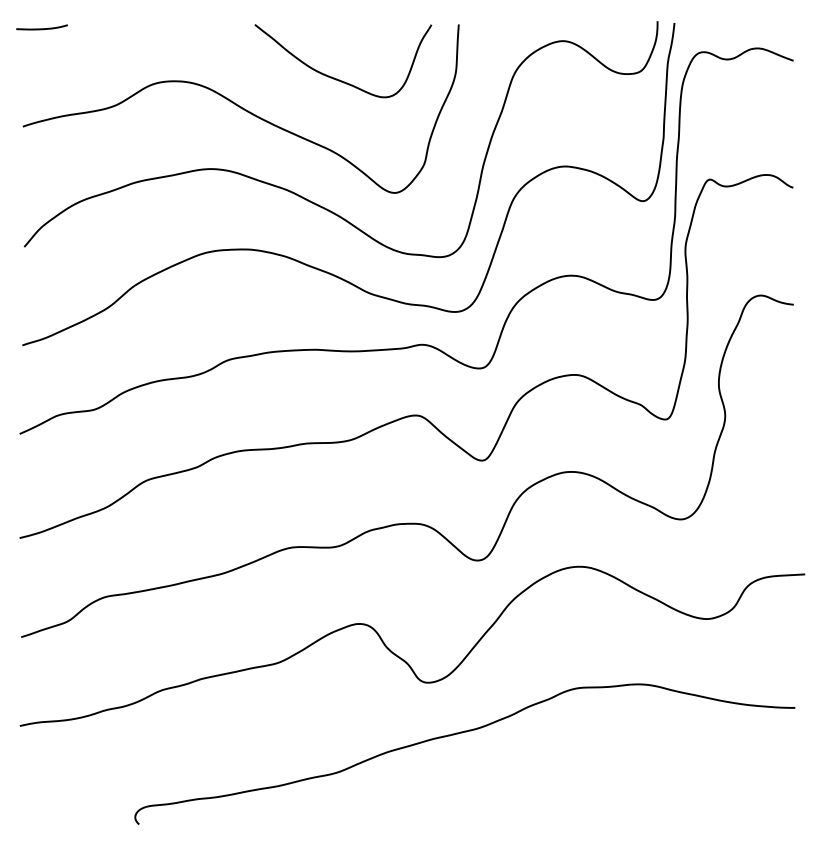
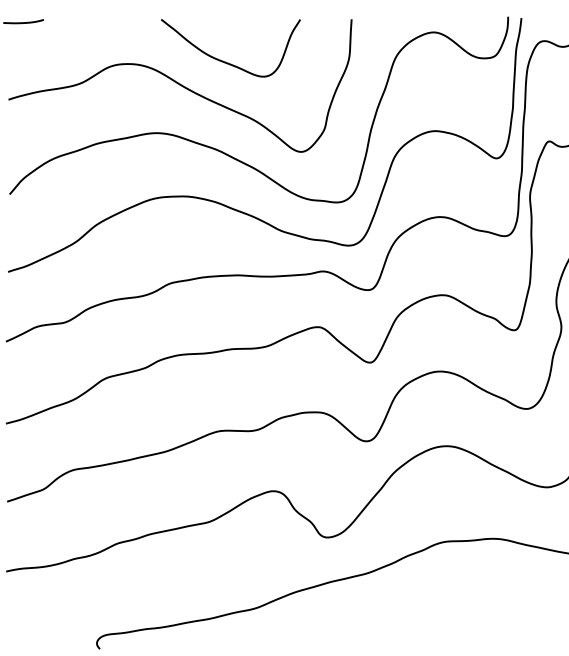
curve: (337, 78) -> (226, 61), moved

